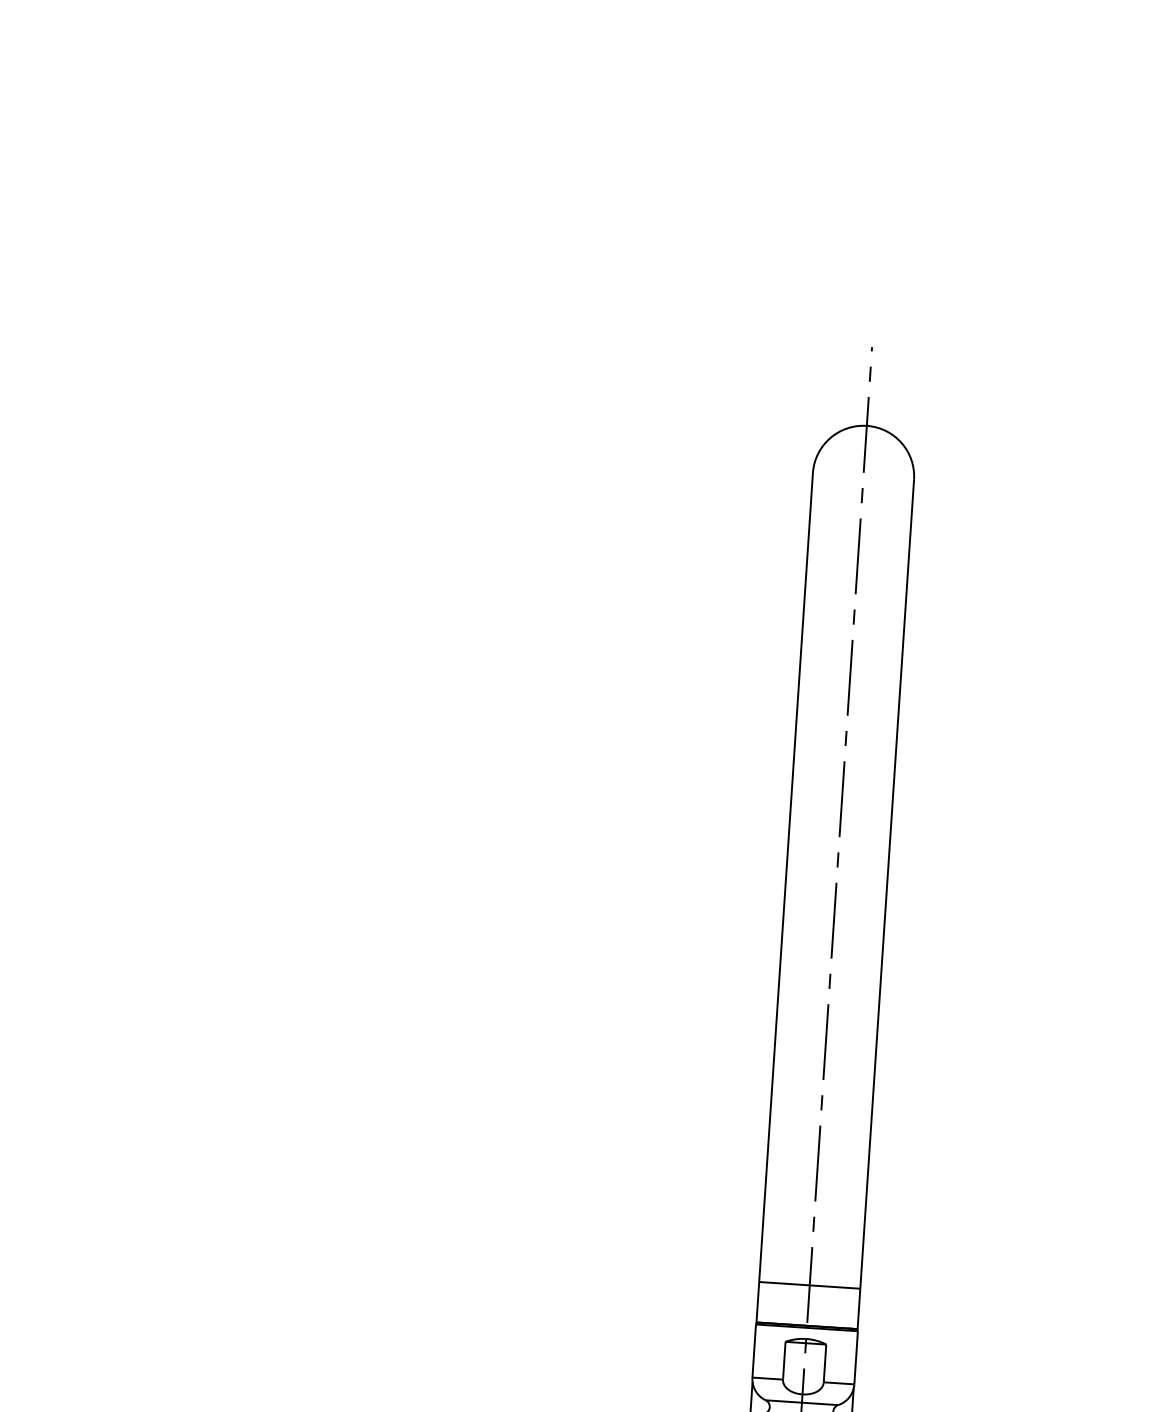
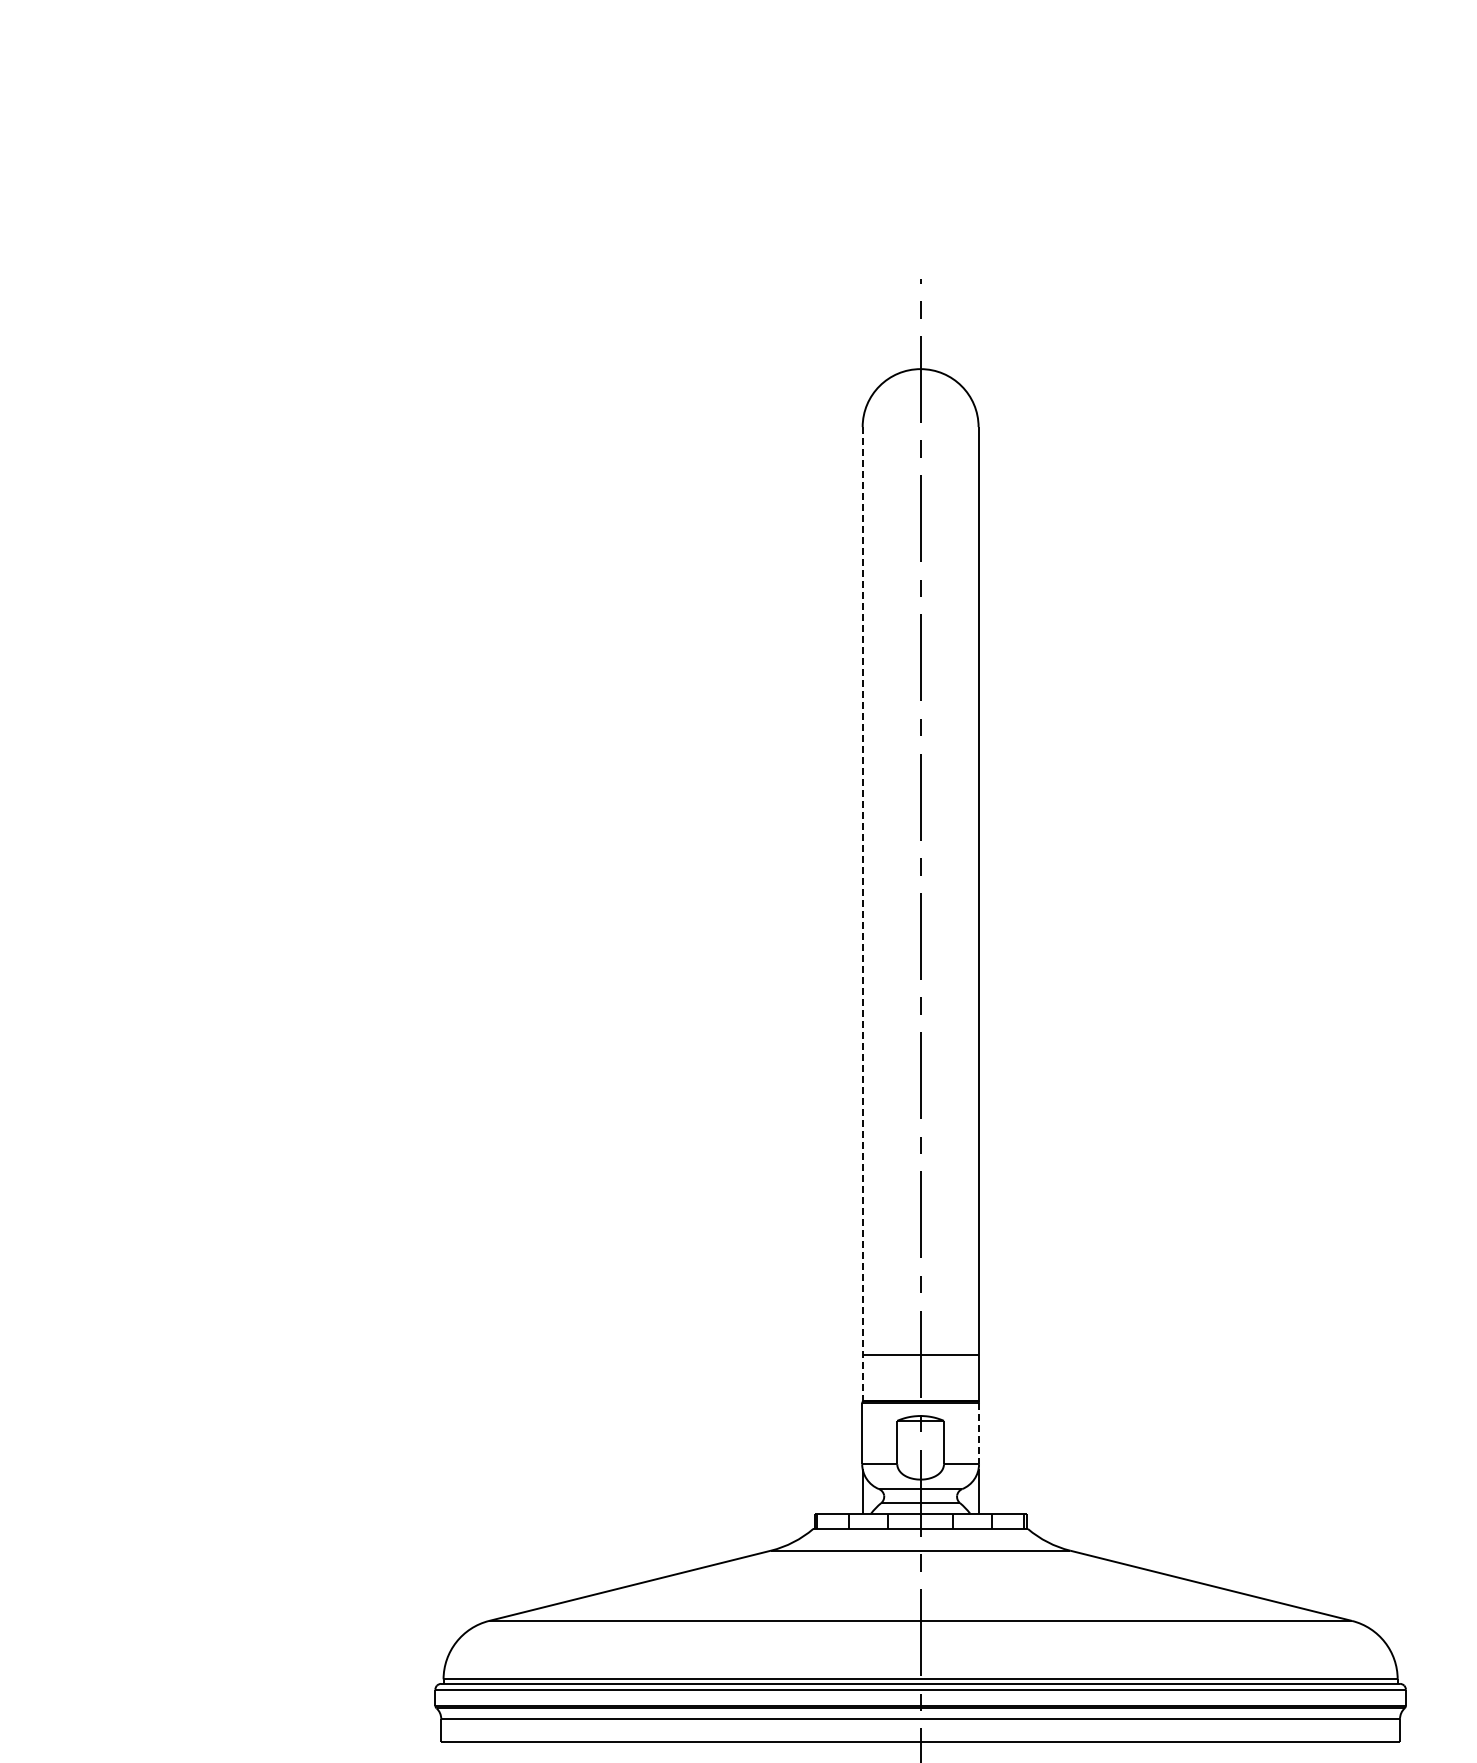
line: (784, 898) -> (862, 914), solid -> dashed
line: (856, 1358) -> (979, 1434), solid -> dashed

